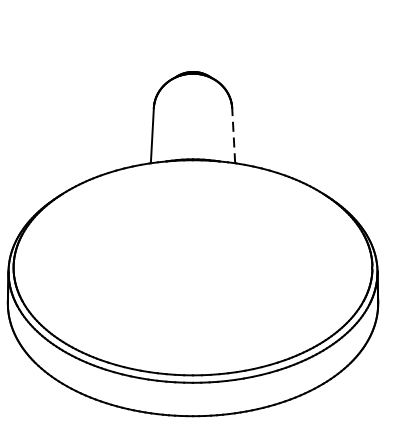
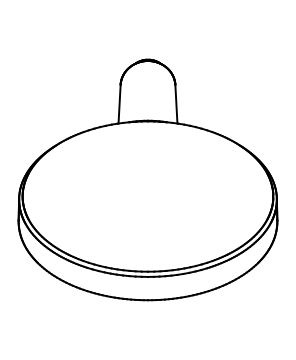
line: (233, 134) -> (176, 103), dashed -> solid

